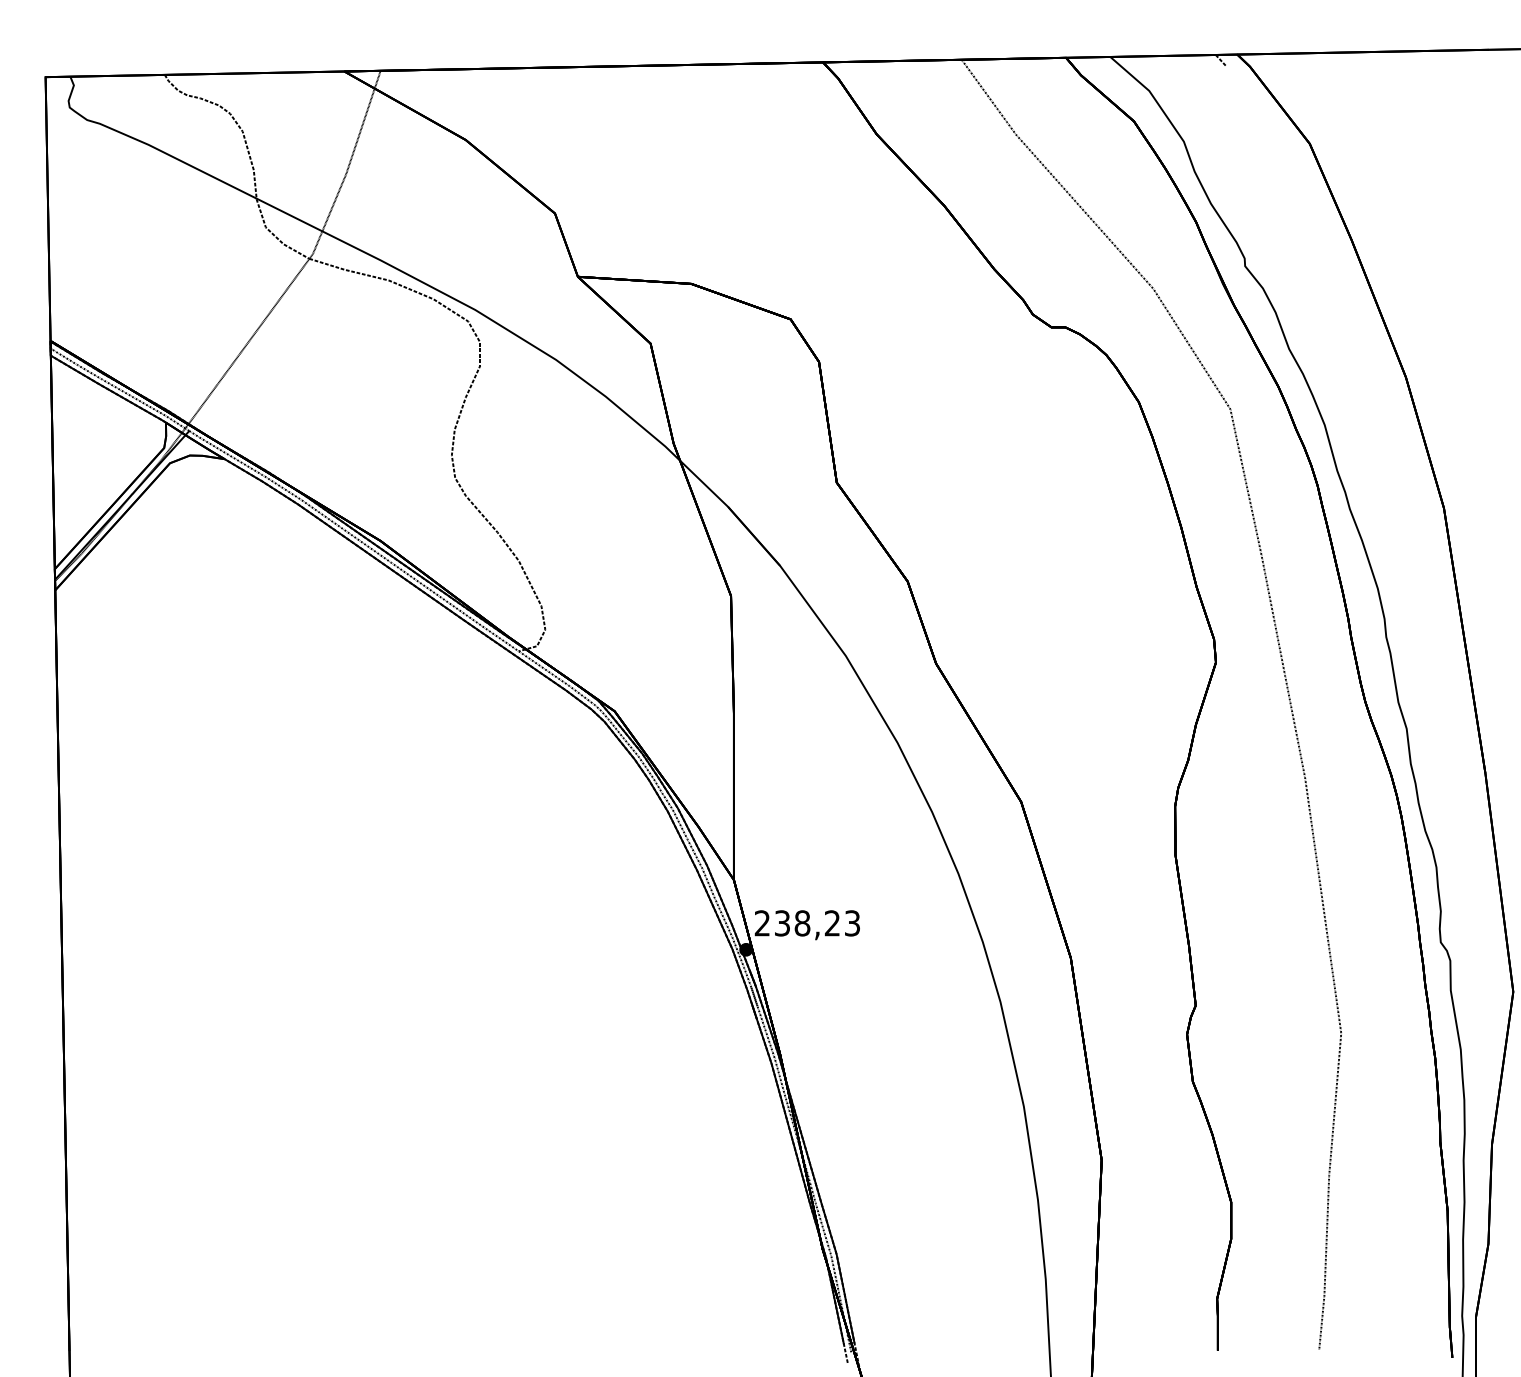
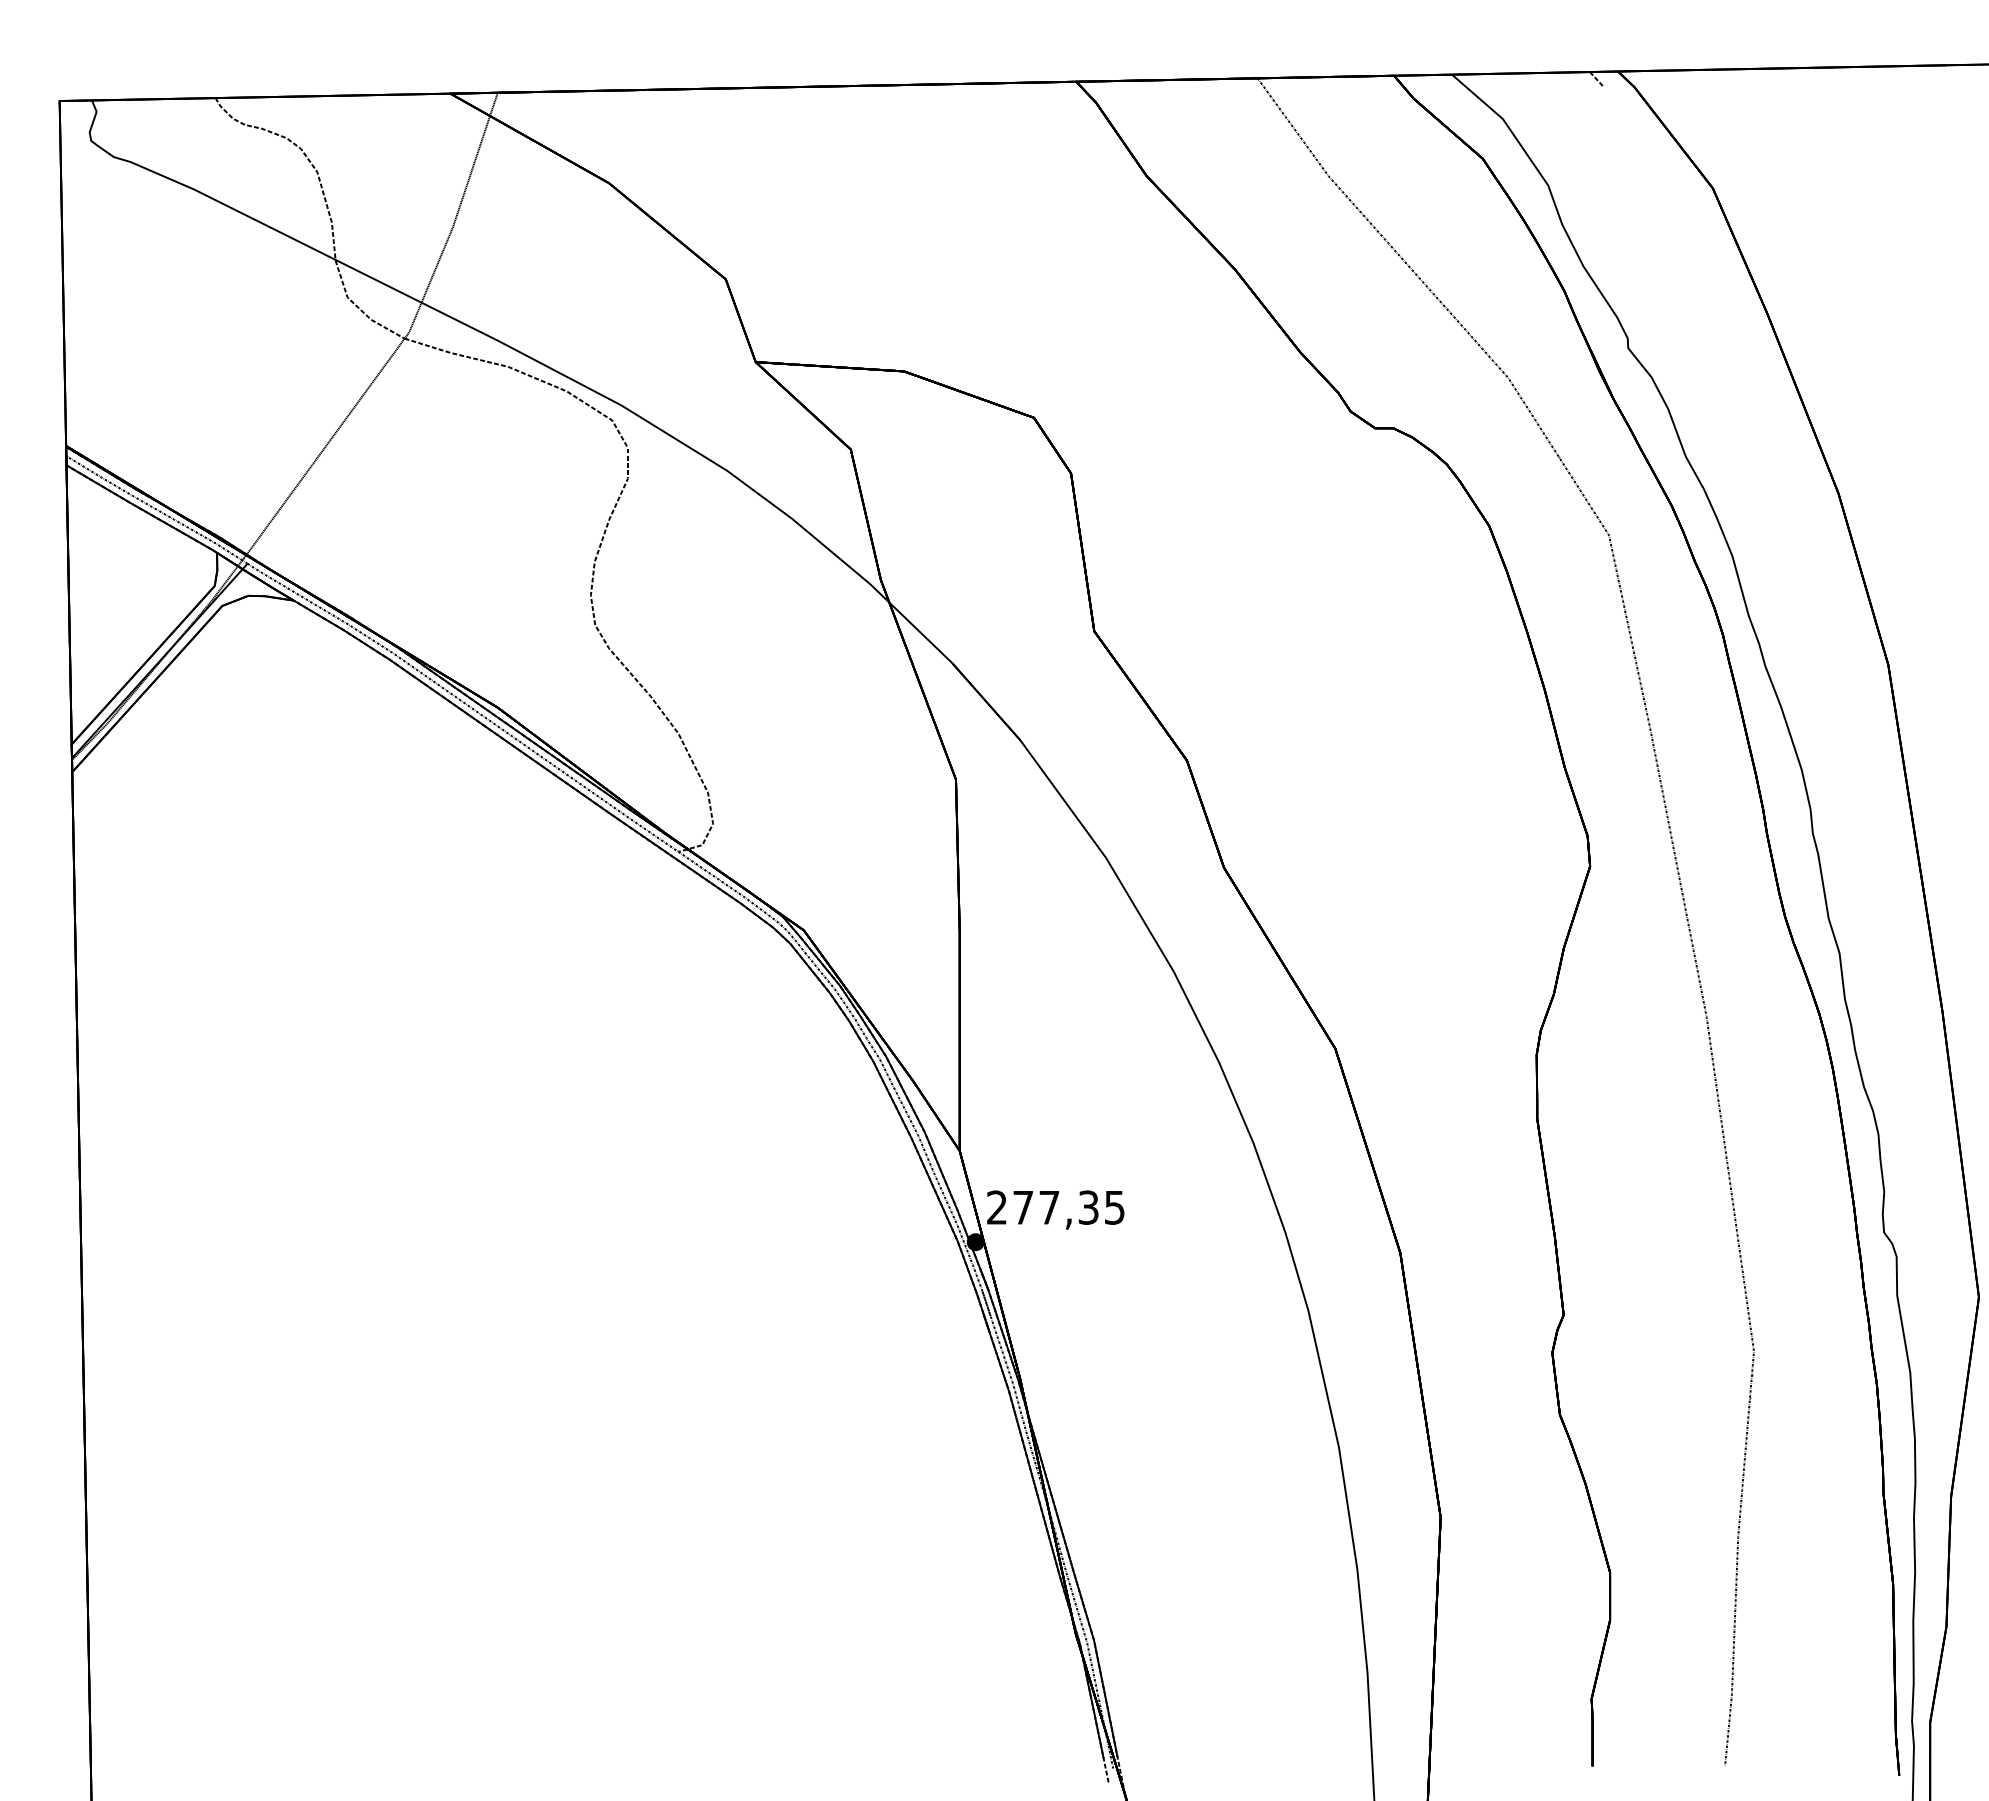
text: (817, 923) -> (1068, 1207), 238,23 -> 277,35

